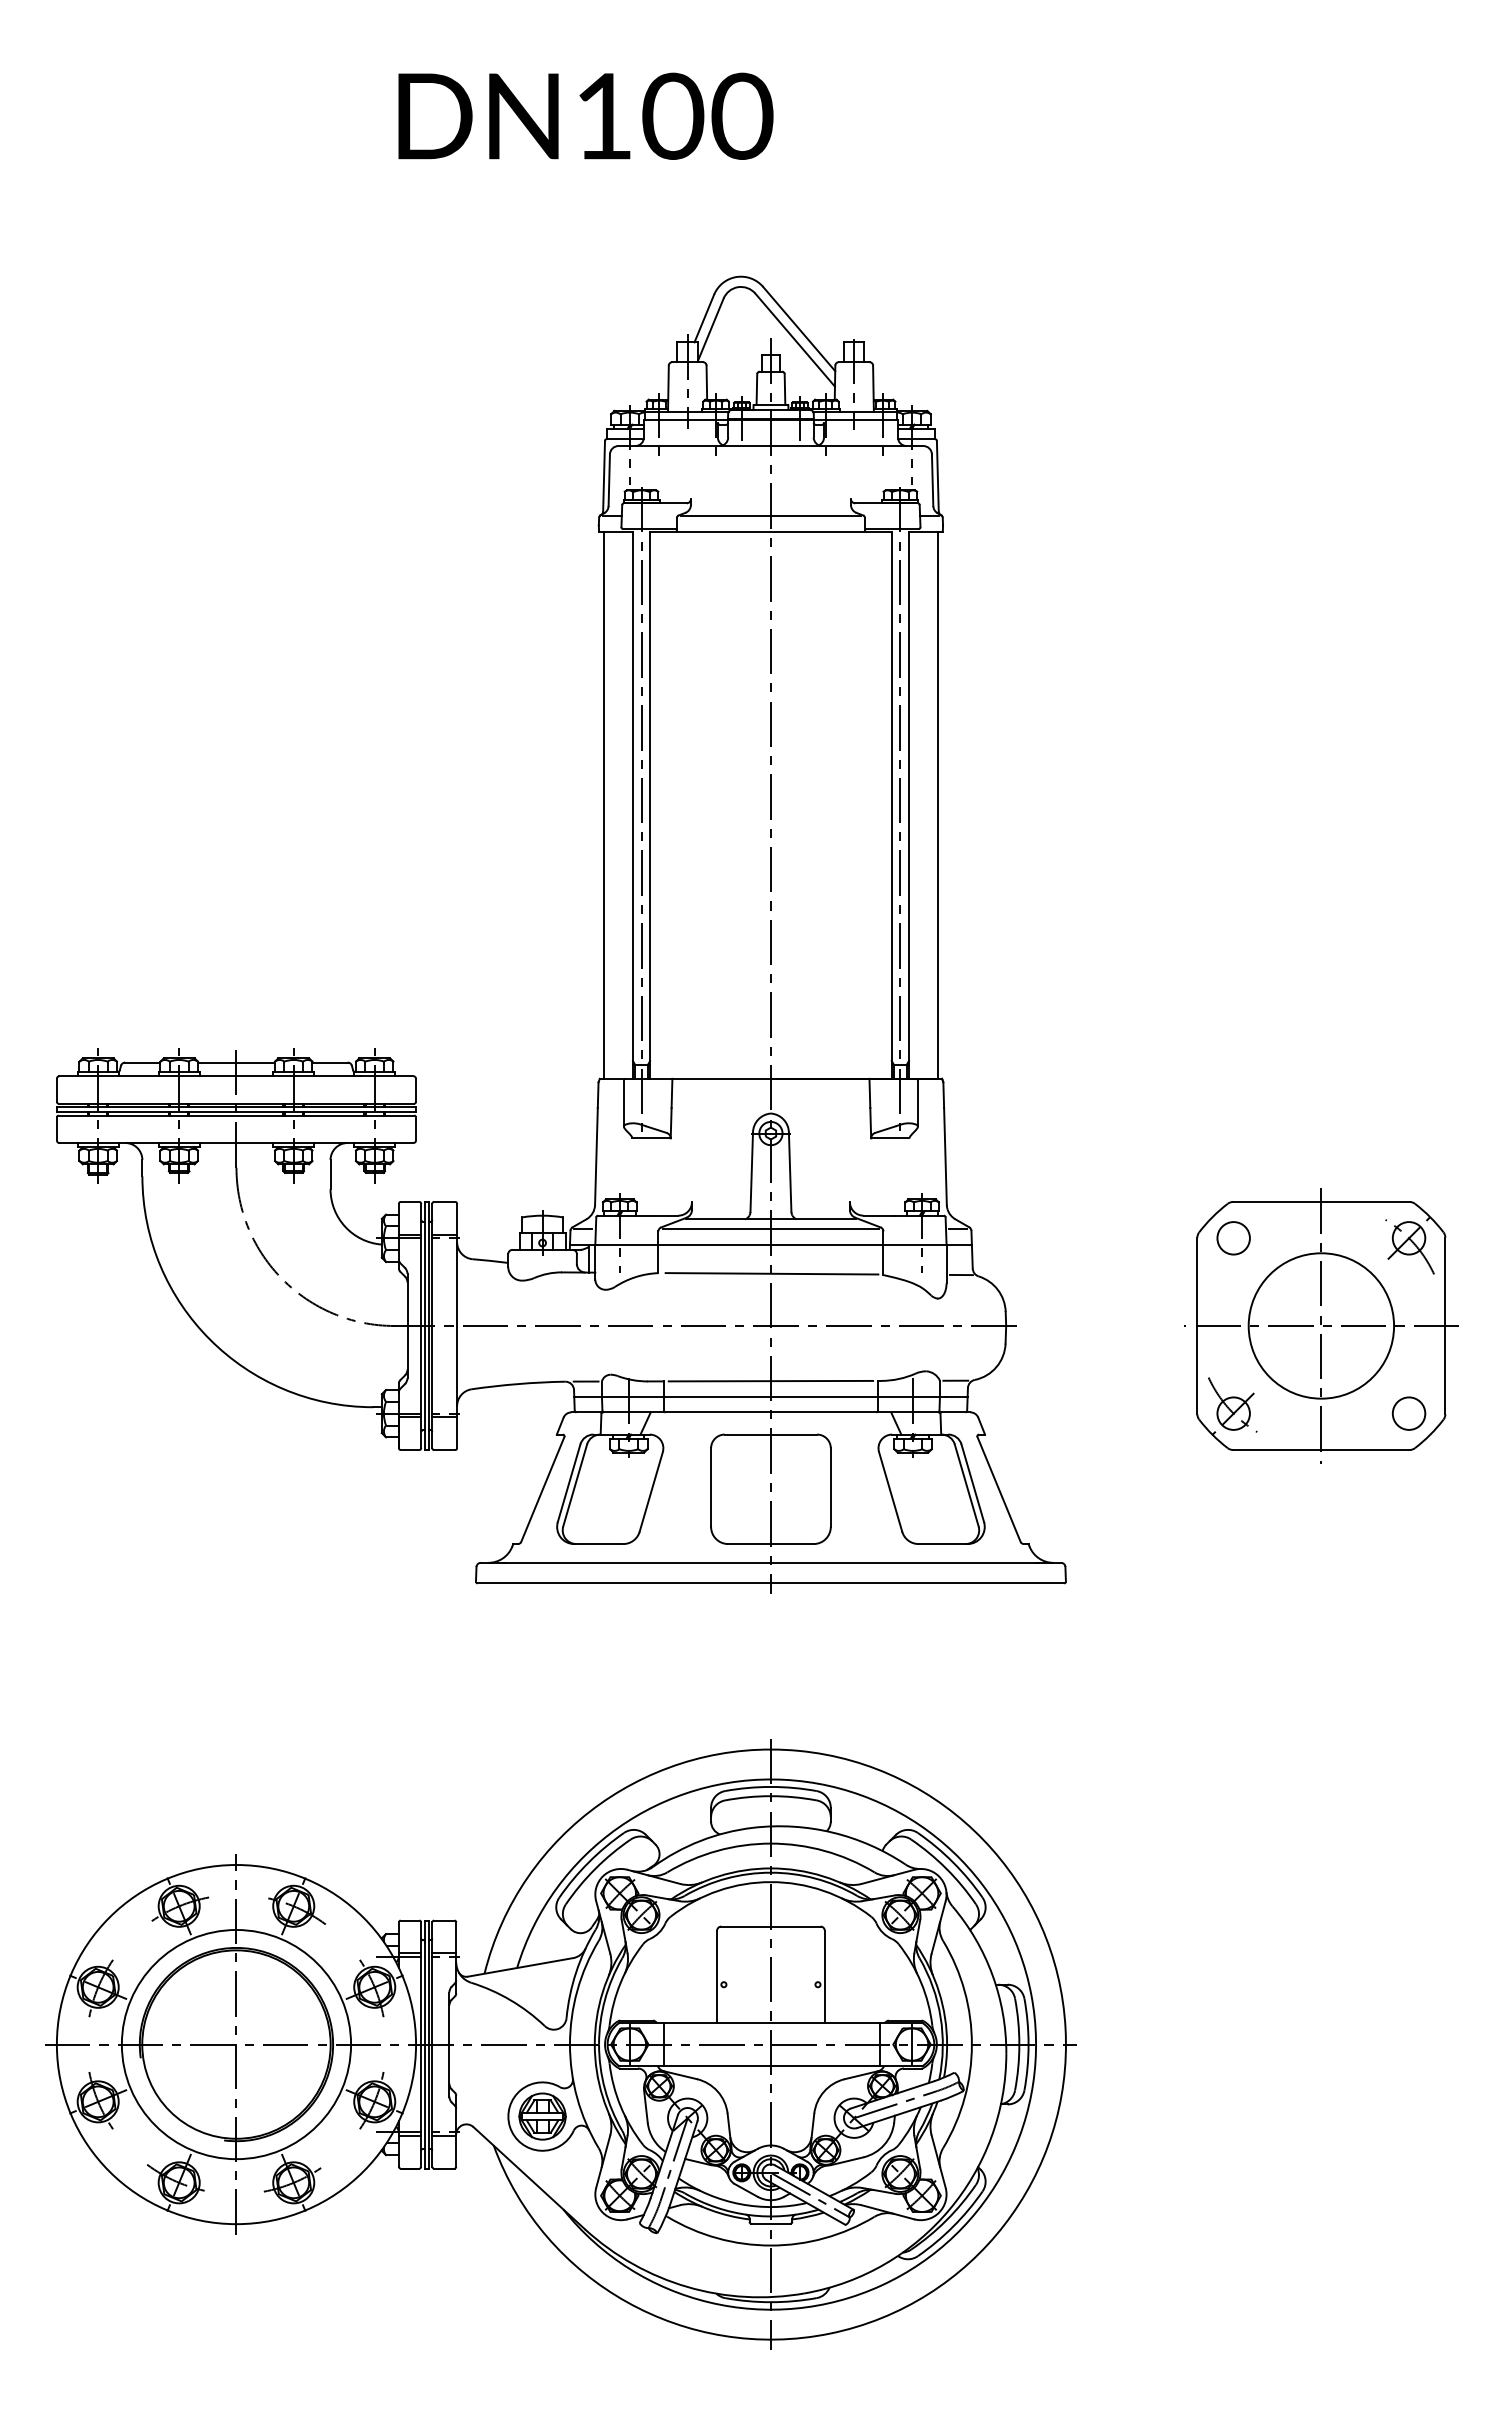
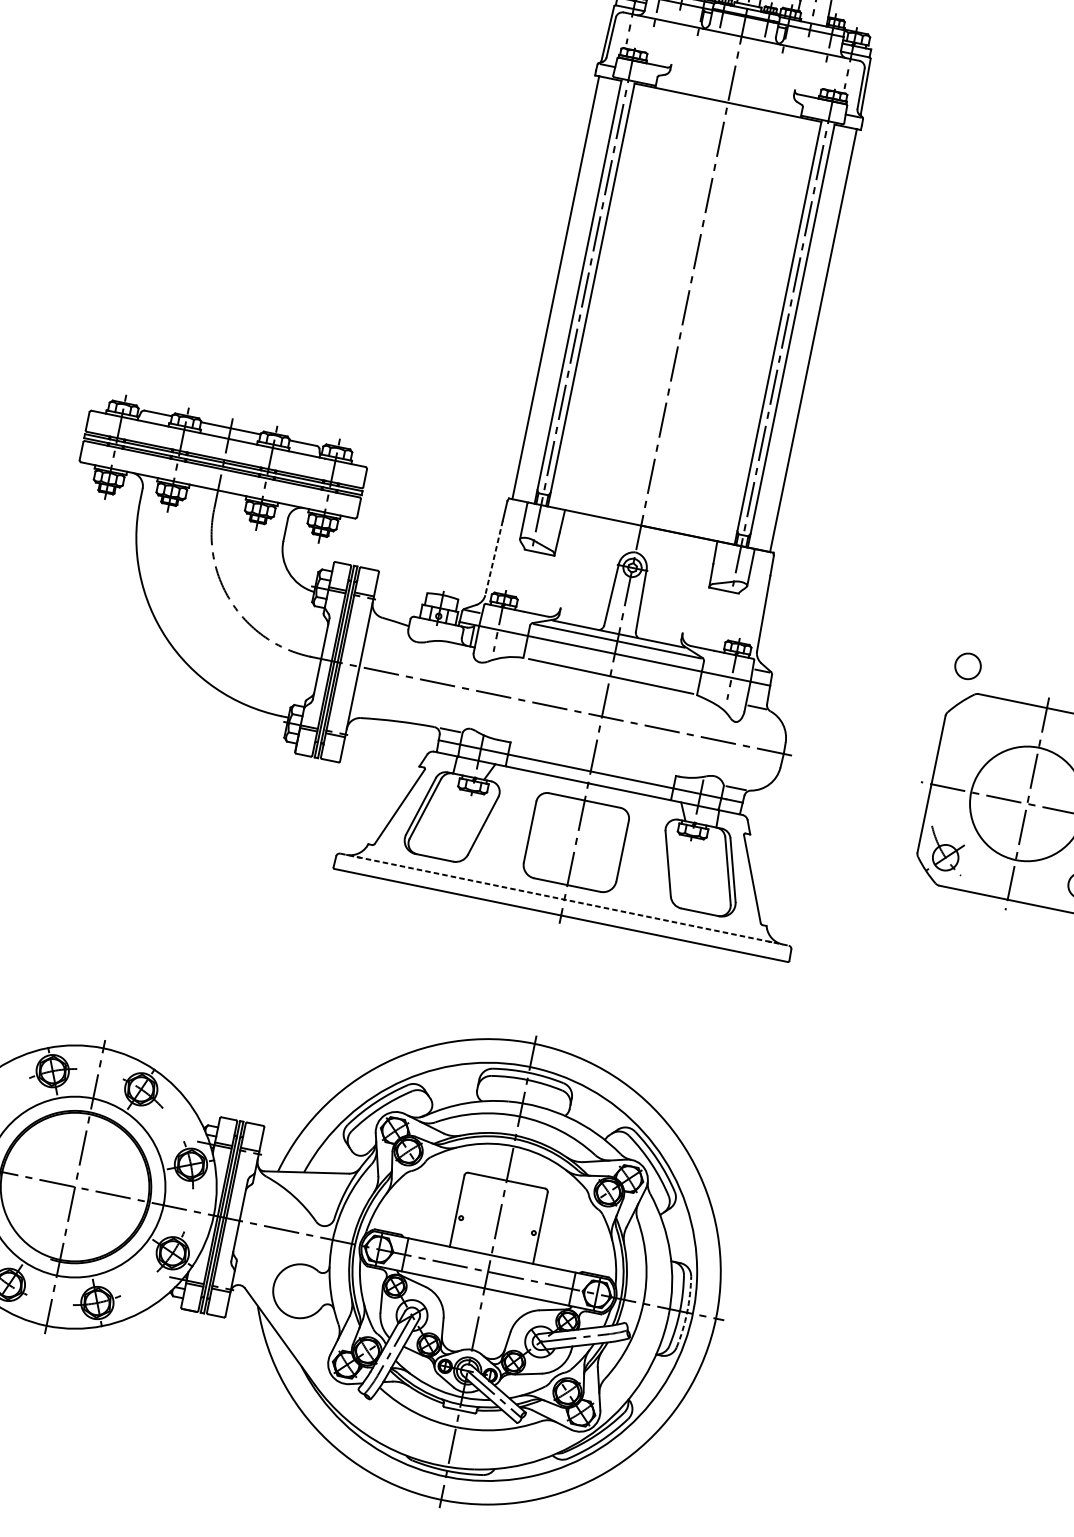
line: (770, 516) -> (730, 91), removed
line: (596, 1157) -> (493, 558), solid -> dashed
circle: (1233, 1238) -> (967, 666), moved
line: (770, 1380) -> (593, 758), removed
line: (771, 1562) -> (564, 899), solid -> dashed
arc: (1028, 2044) -> (687, 1312), solid -> dashed
part: (542, 2116) -> (300, 1291), removed

